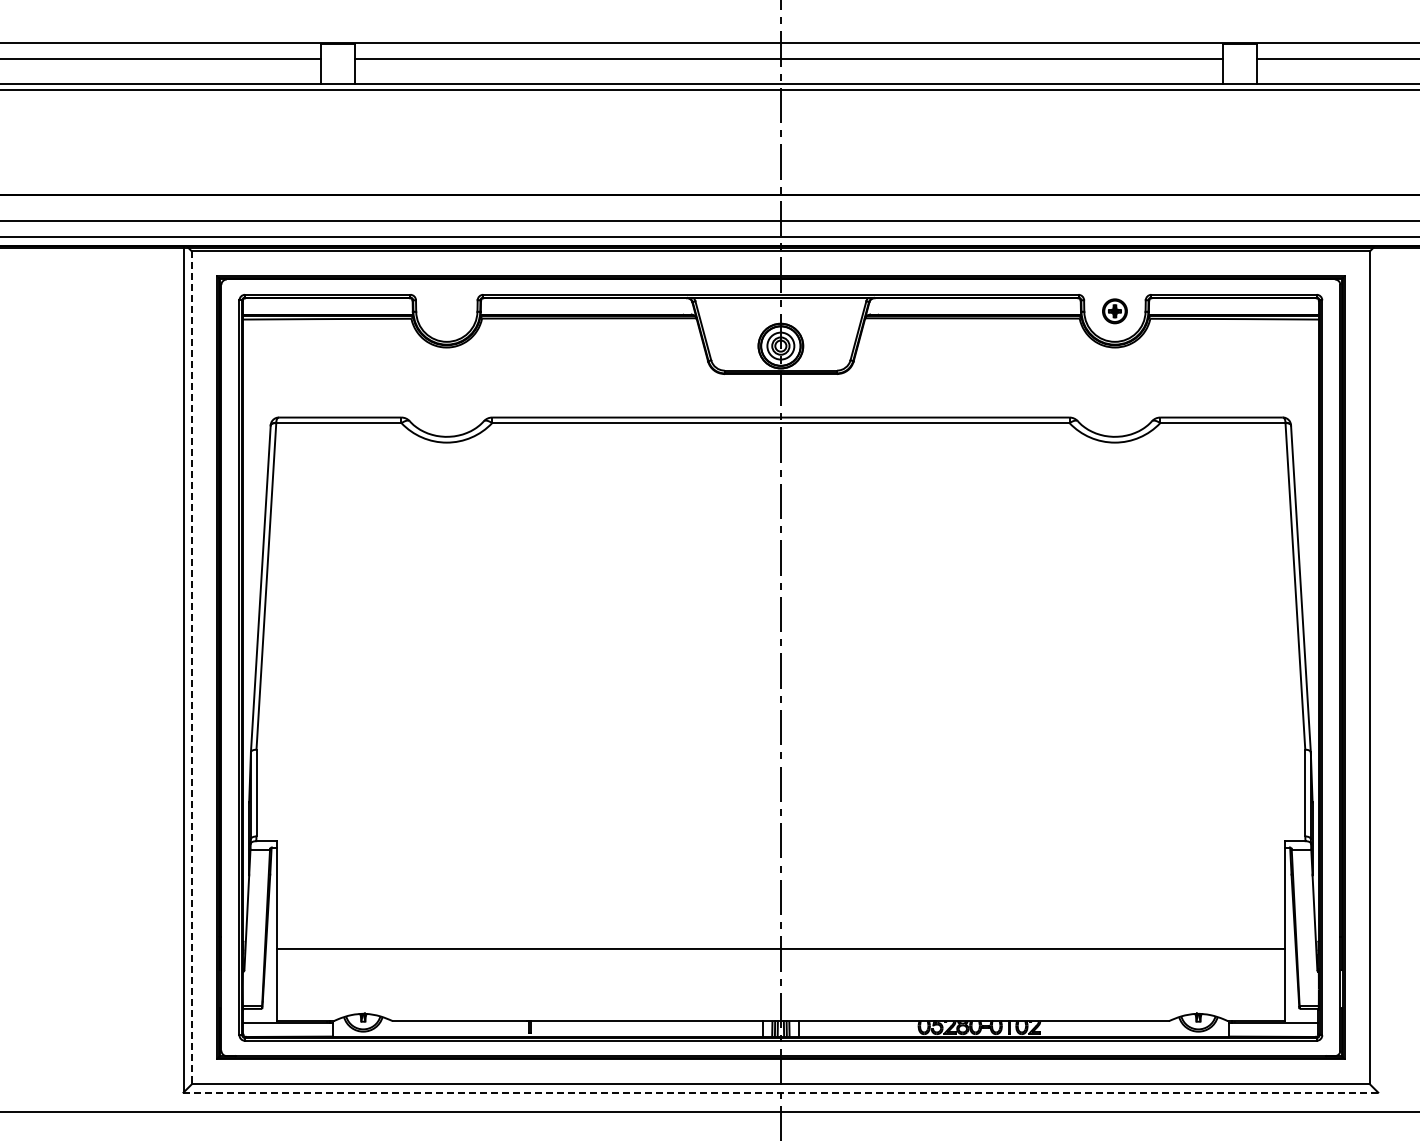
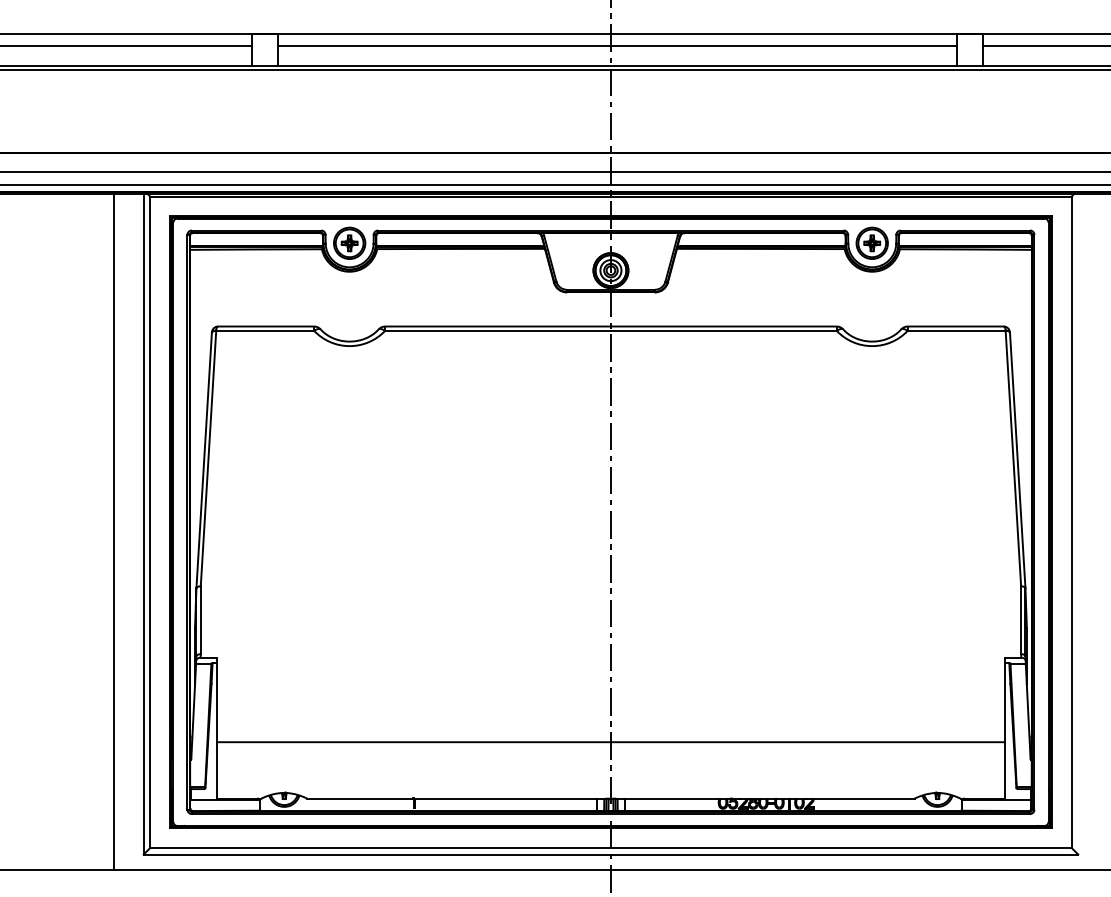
part: (446, 311) -> (349, 243), added
part: (1114, 311) -> (871, 243), size x1.67
line: (191, 668) -> (149, 522), dashed -> solid
line: (146, 679) -> (114, 531), added
line: (780, 1092) -> (610, 854), dashed -> solid

